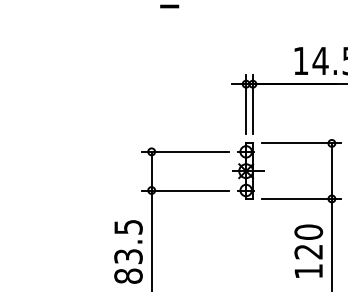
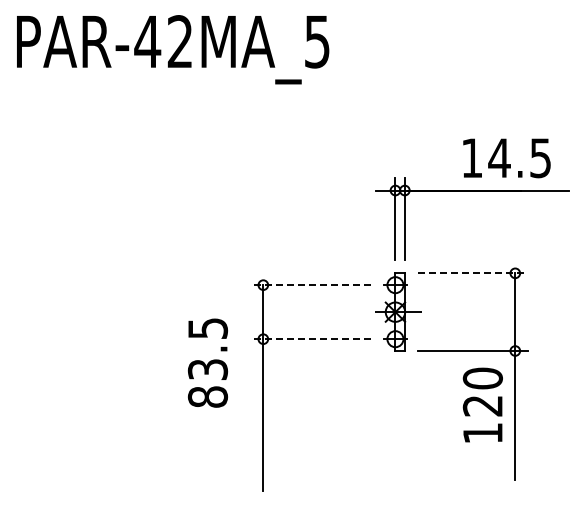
line: (301, 143) -> (473, 273), solid -> dashed
line: (185, 152) -> (310, 285), solid -> dashed
line: (185, 190) -> (310, 339), solid -> dashed
text: (308, 250) -> (482, 404), moved
text: (128, 251) -> (207, 362), moved

